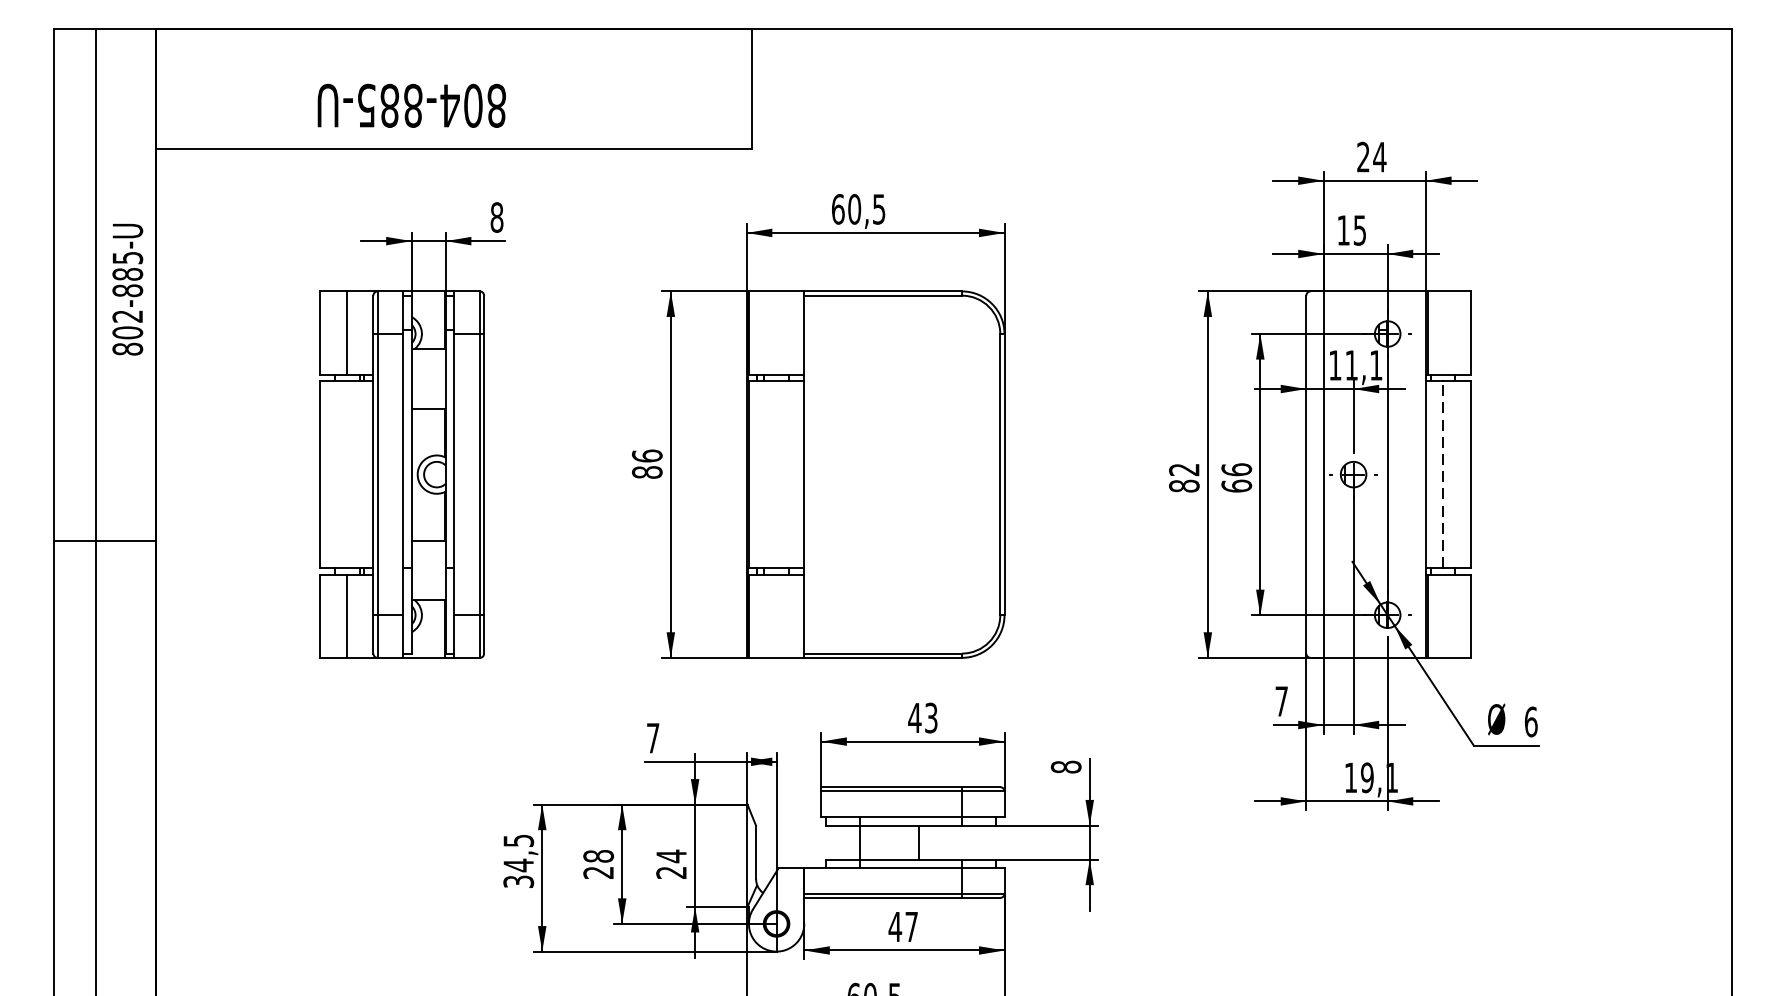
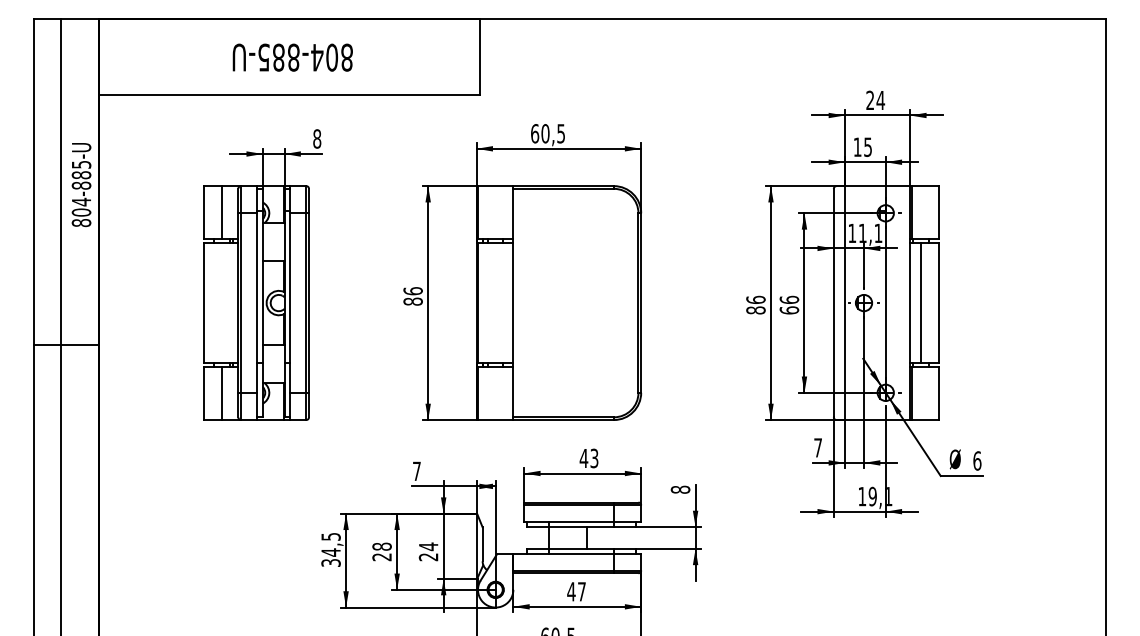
text: (411, 105) -> (292, 57), moved
text: (126, 315) -> (80, 201), 802-885-U -> 804-885-U
text: (1183, 469) -> (755, 299), 82 -> 86
line: (1443, 475) -> (921, 303), dashed -> solid

